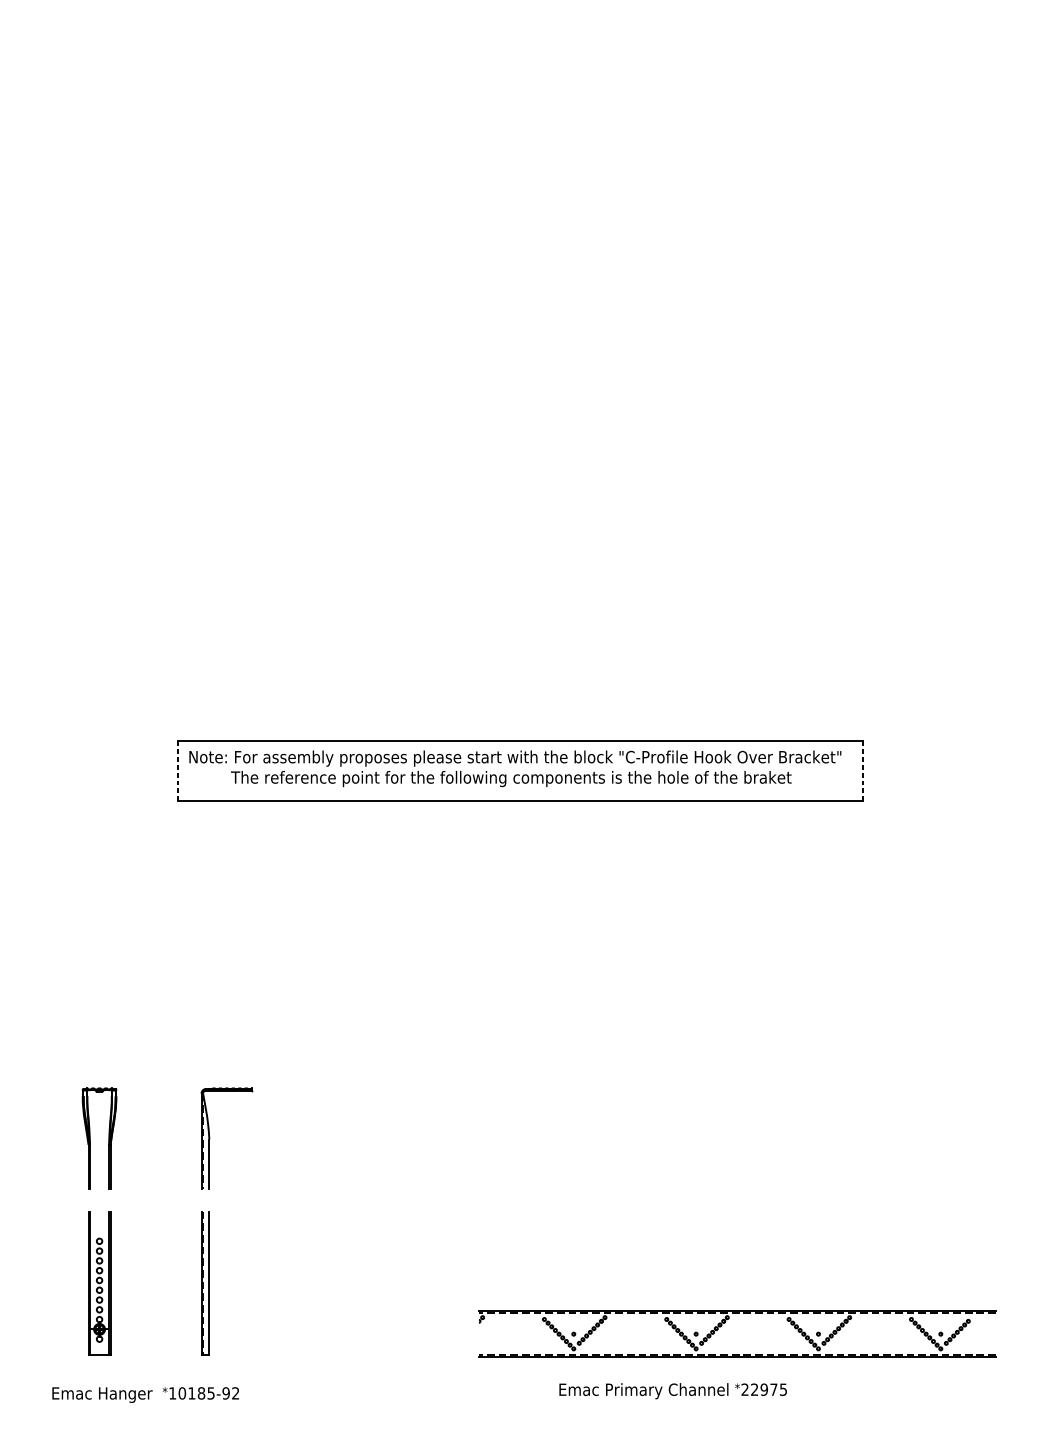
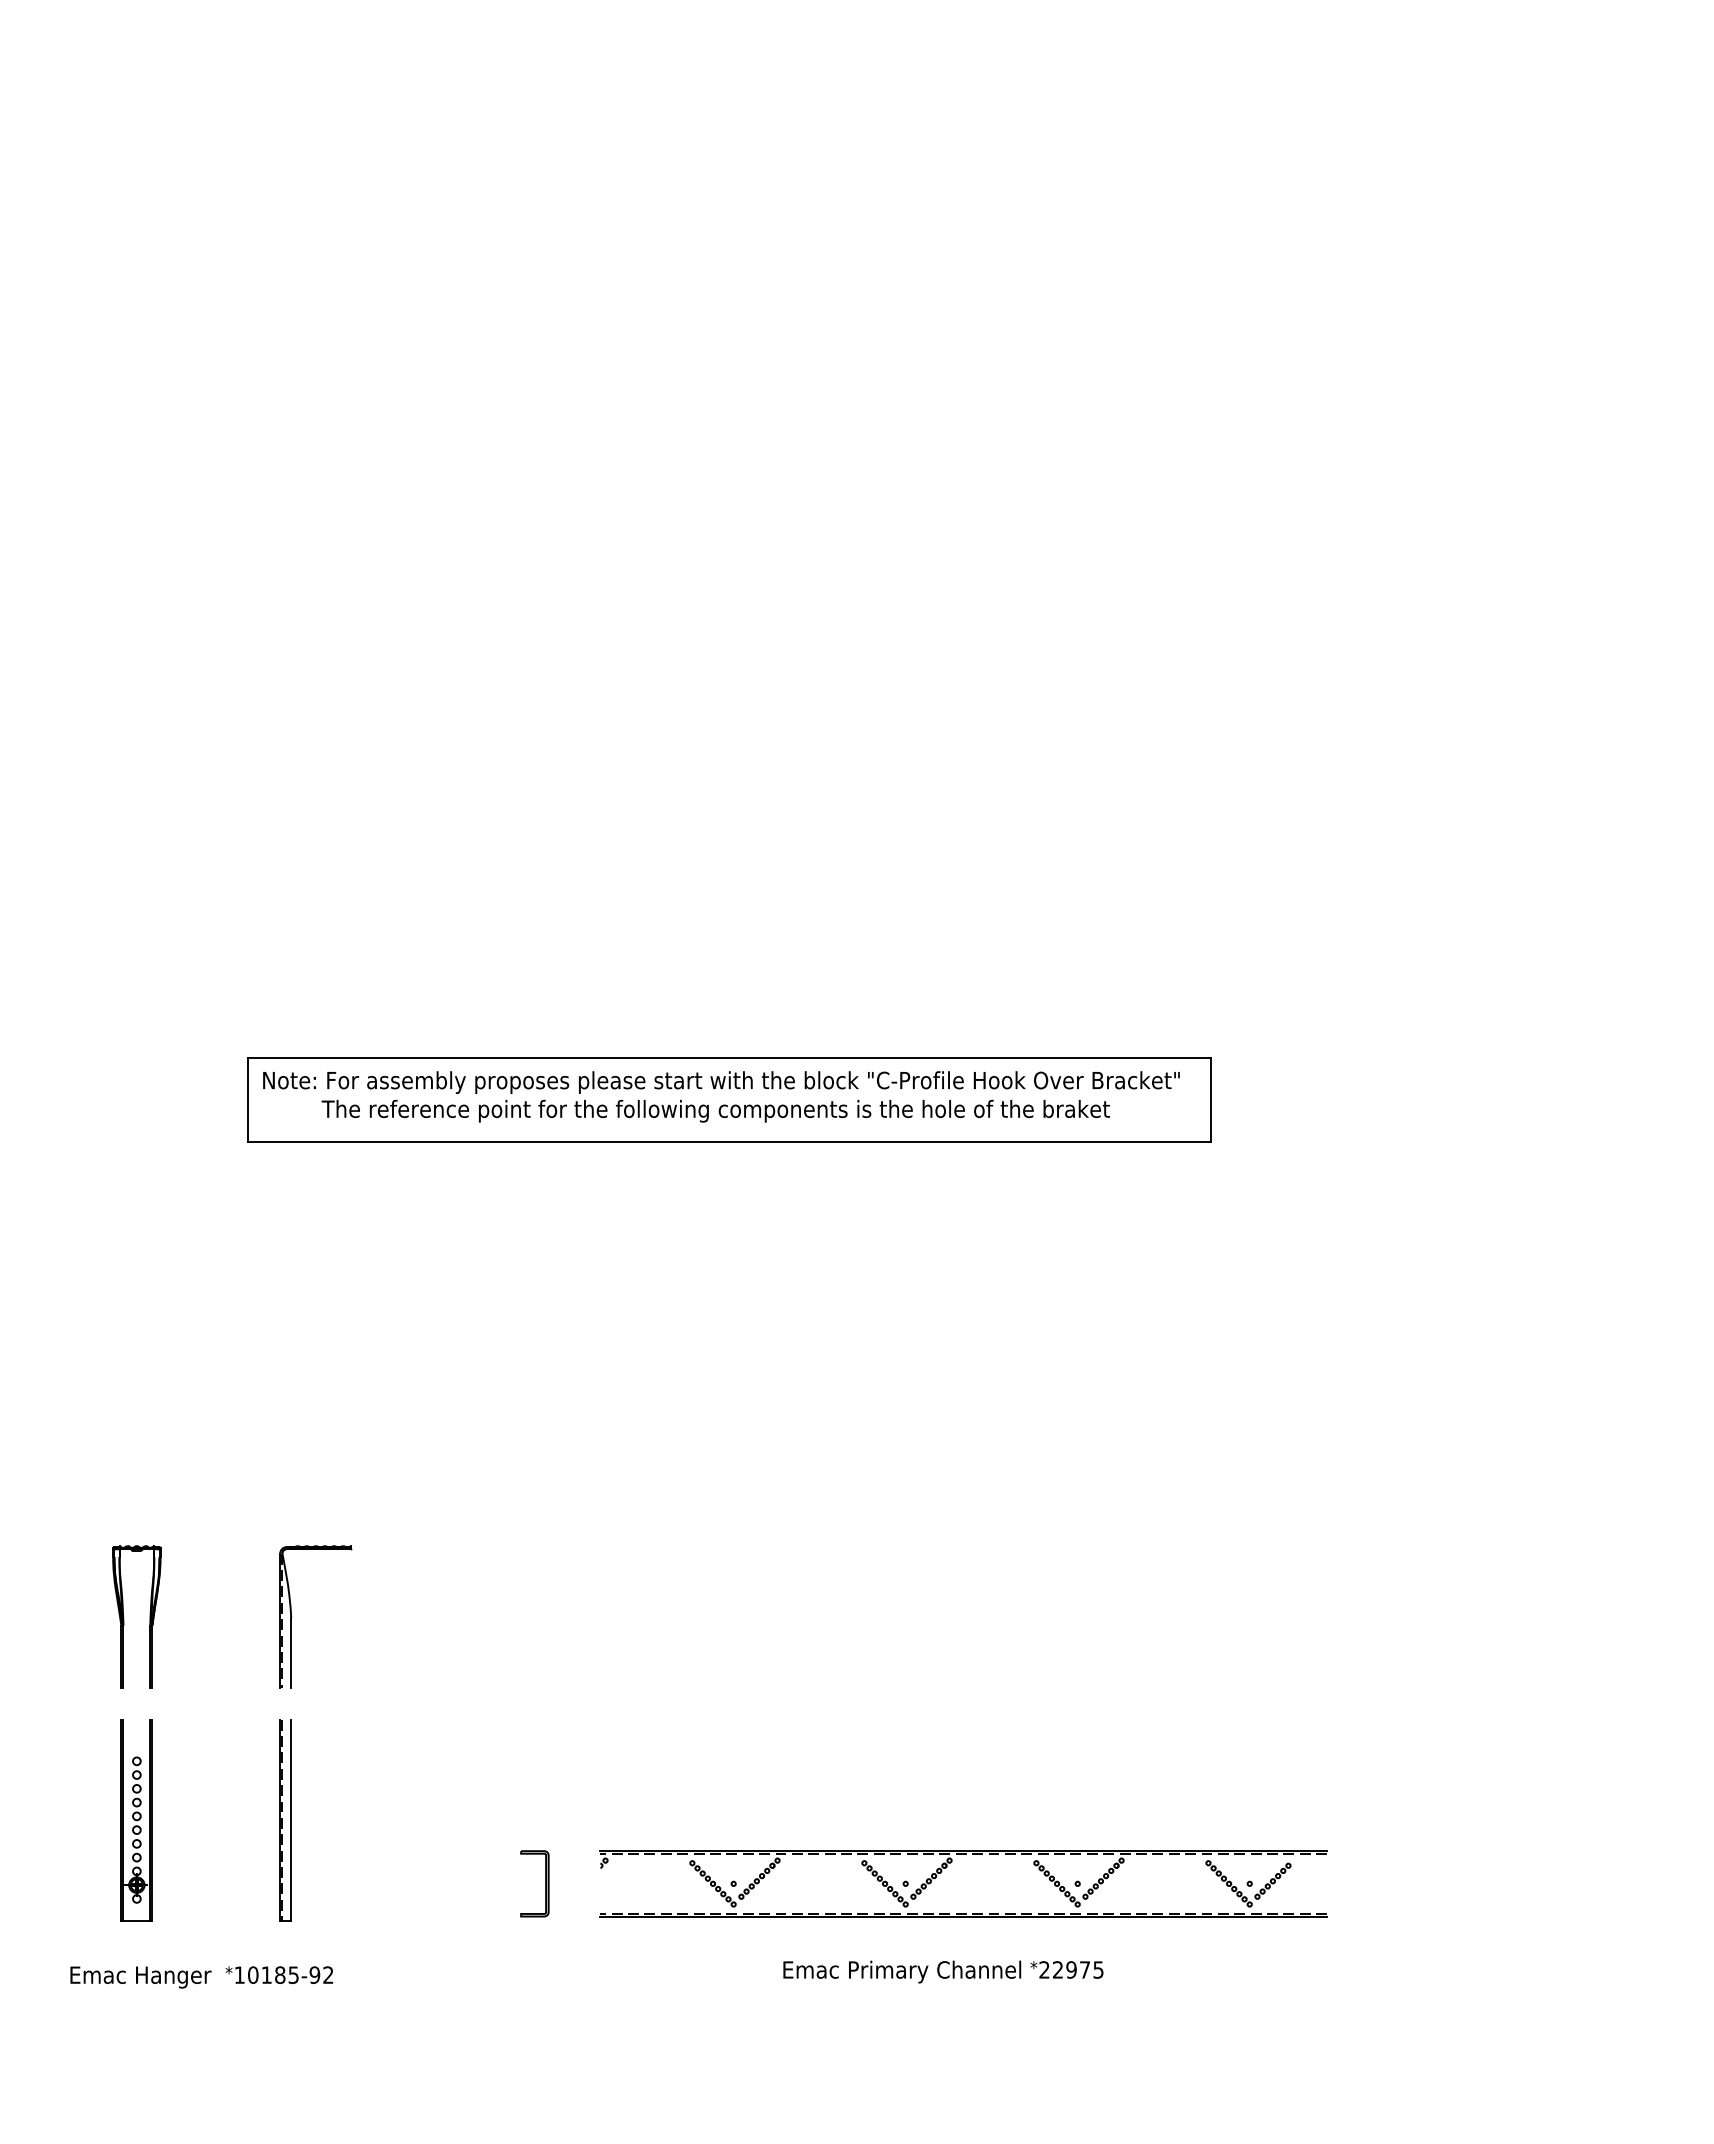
line: (178, 770) -> (247, 1099), dashed -> solid
line: (863, 770) -> (1210, 1099), dashed -> solid
part: (725, 1322) -> (947, 1867), moved
part: (390, 1328) -> (545, 1883), added

